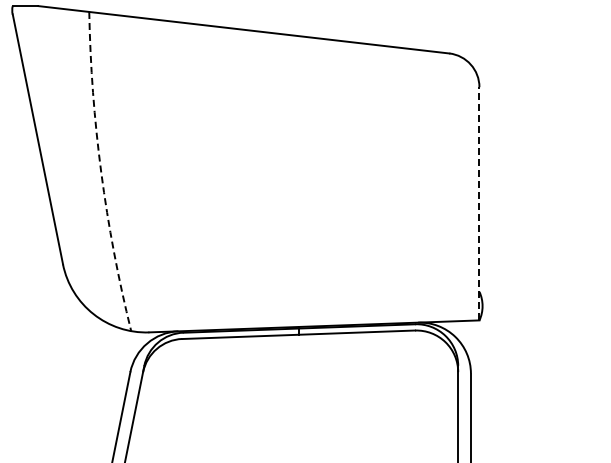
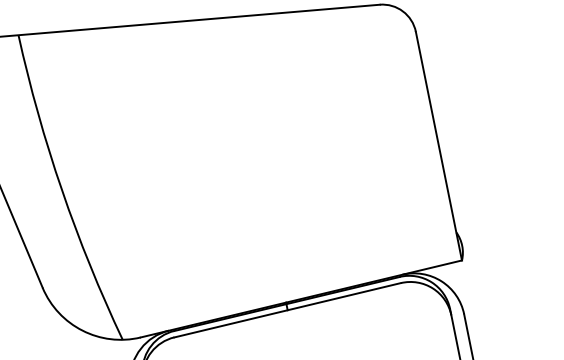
arc: (101, 172) -> (62, 190), dashed -> solid
line: (479, 203) -> (438, 145), dashed -> solid

